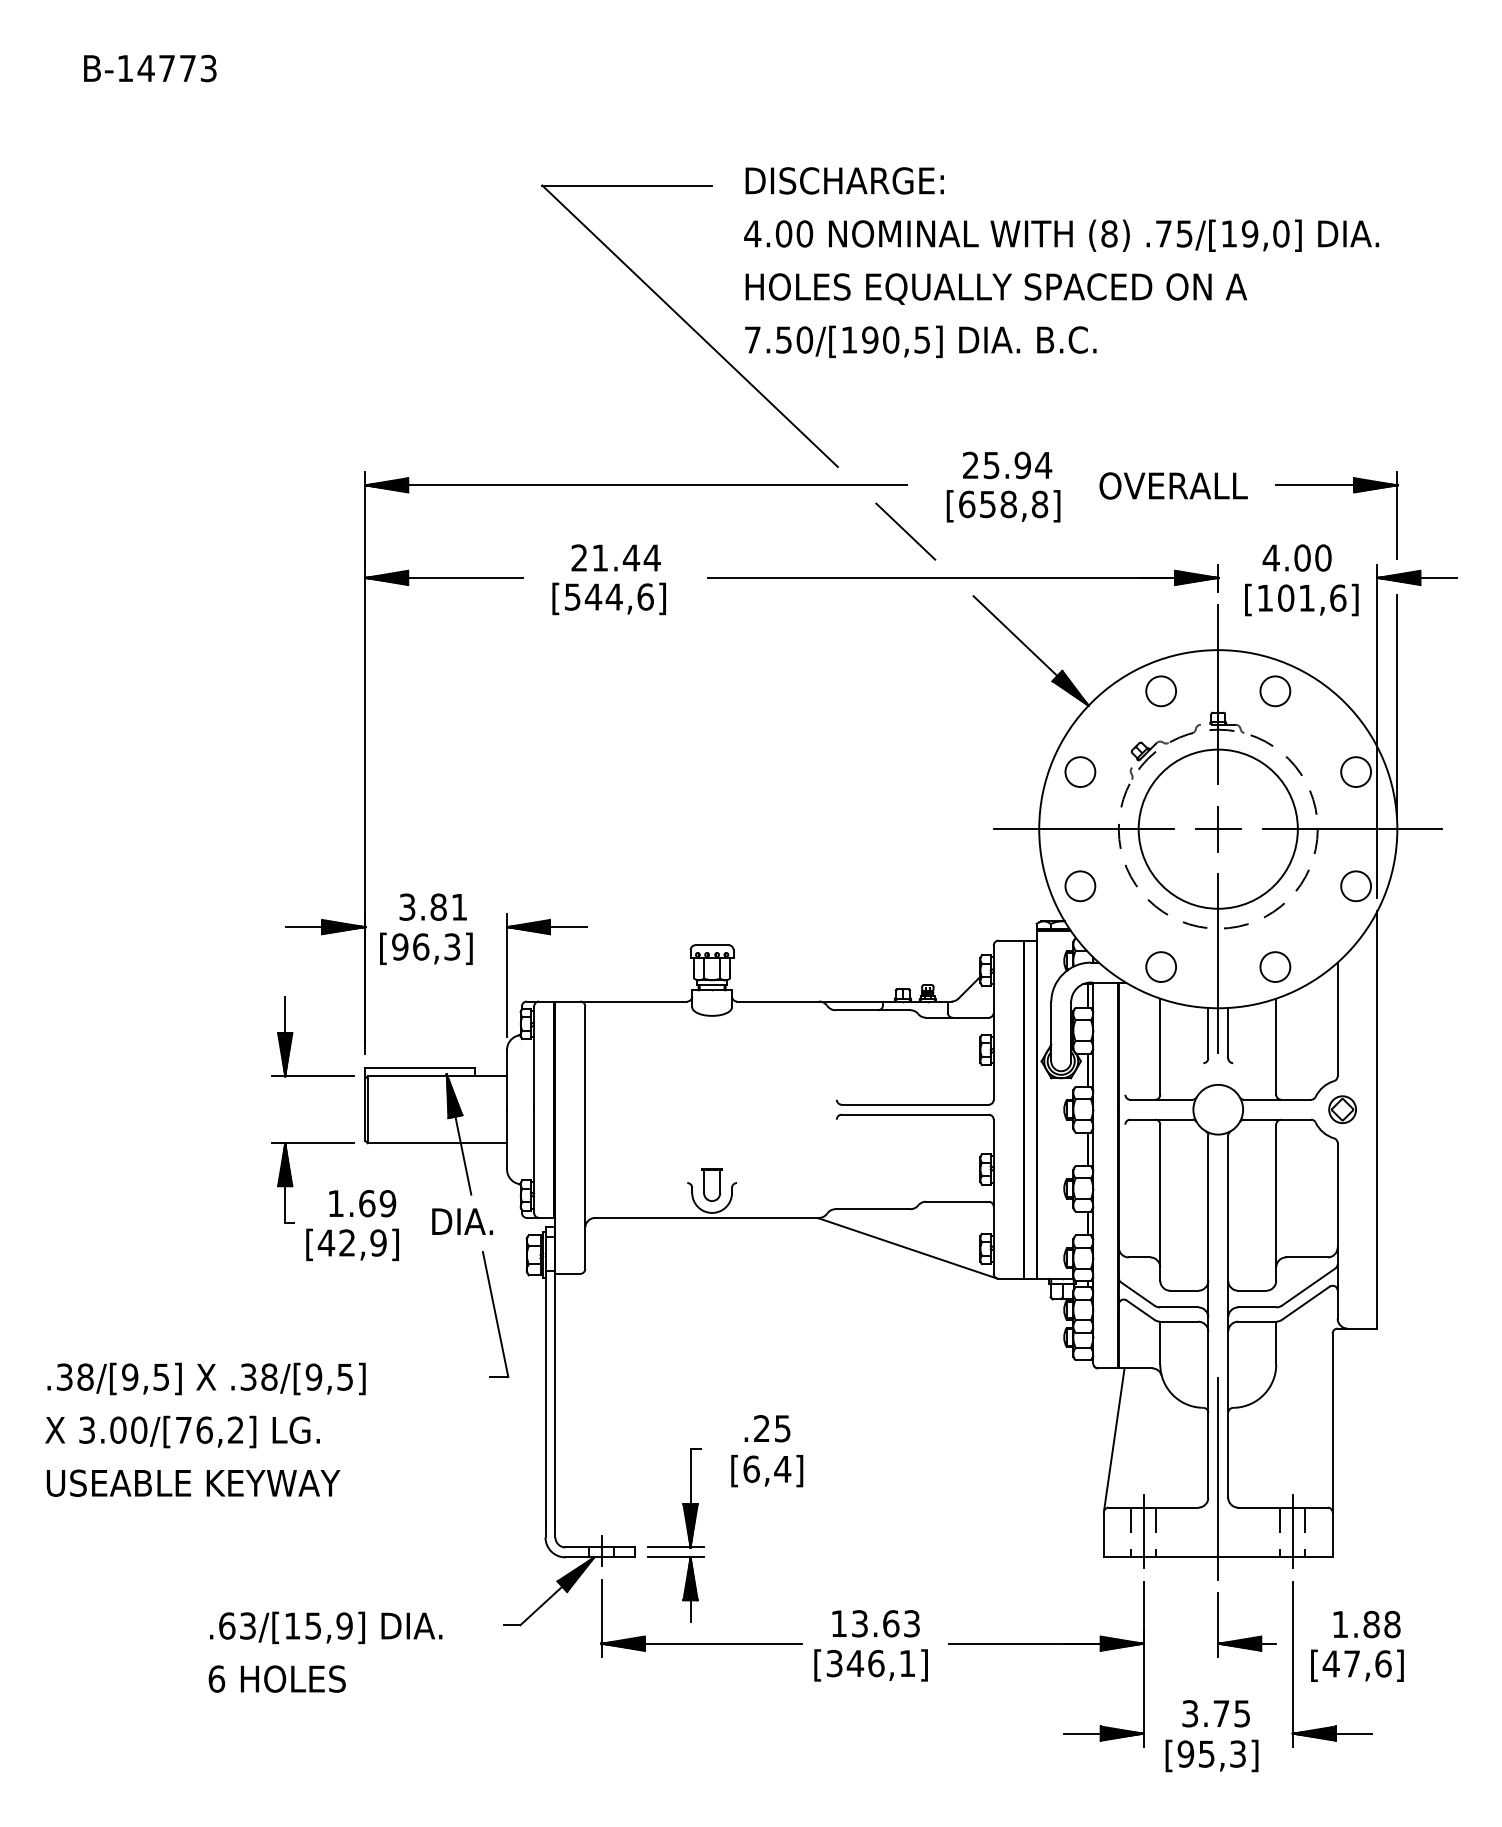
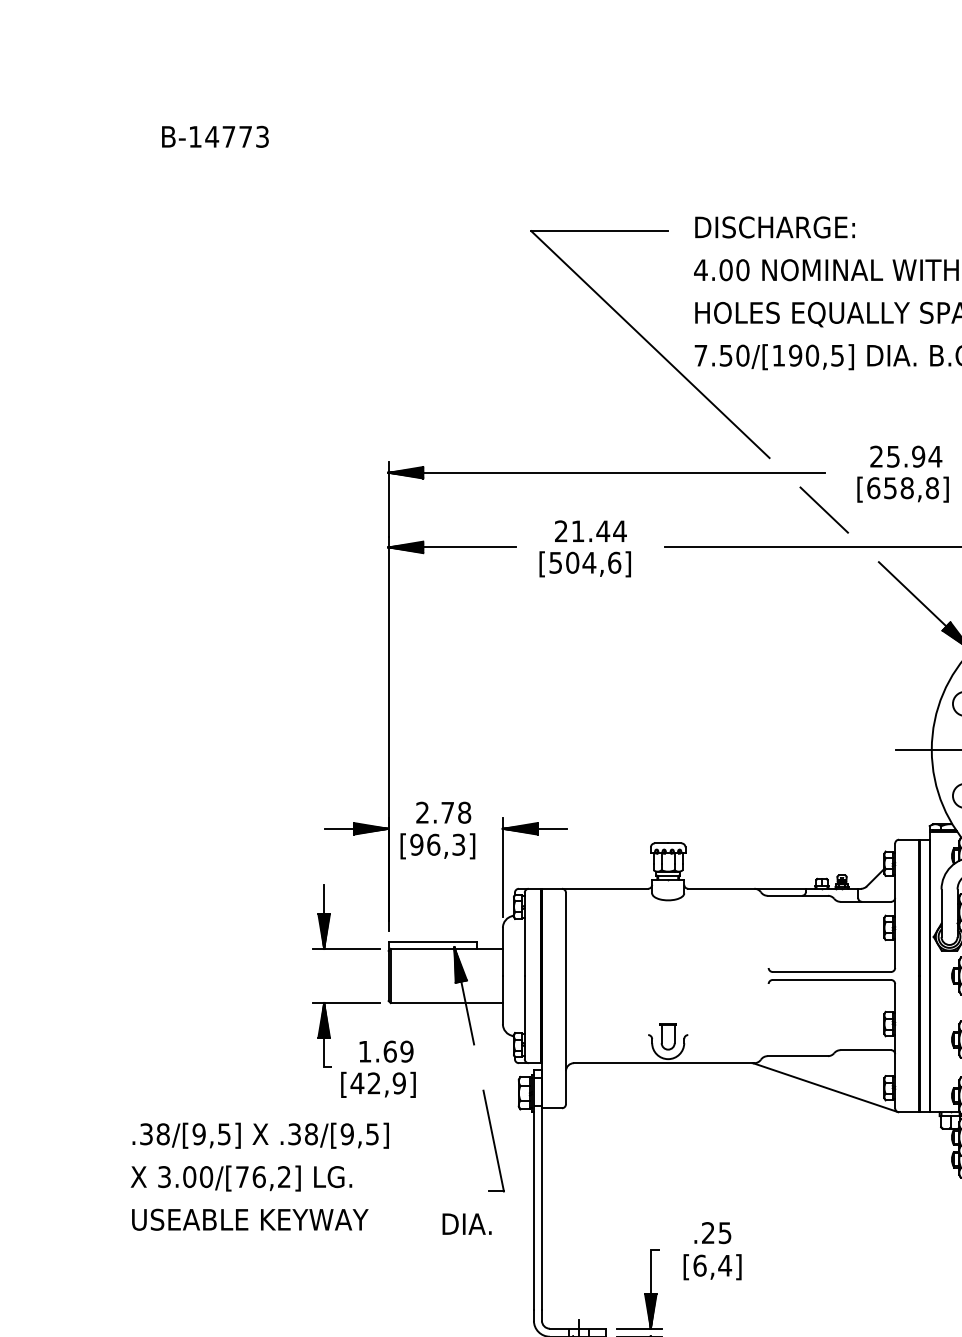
text: (593, 596) -> (572, 562), [544,6] -> [504,6]
text: (433, 906) -> (443, 812), 3.81 -> 2.78
text: (462, 1221) -> (467, 1224), moved
text: (205, 1429) -> (259, 1176), moved

